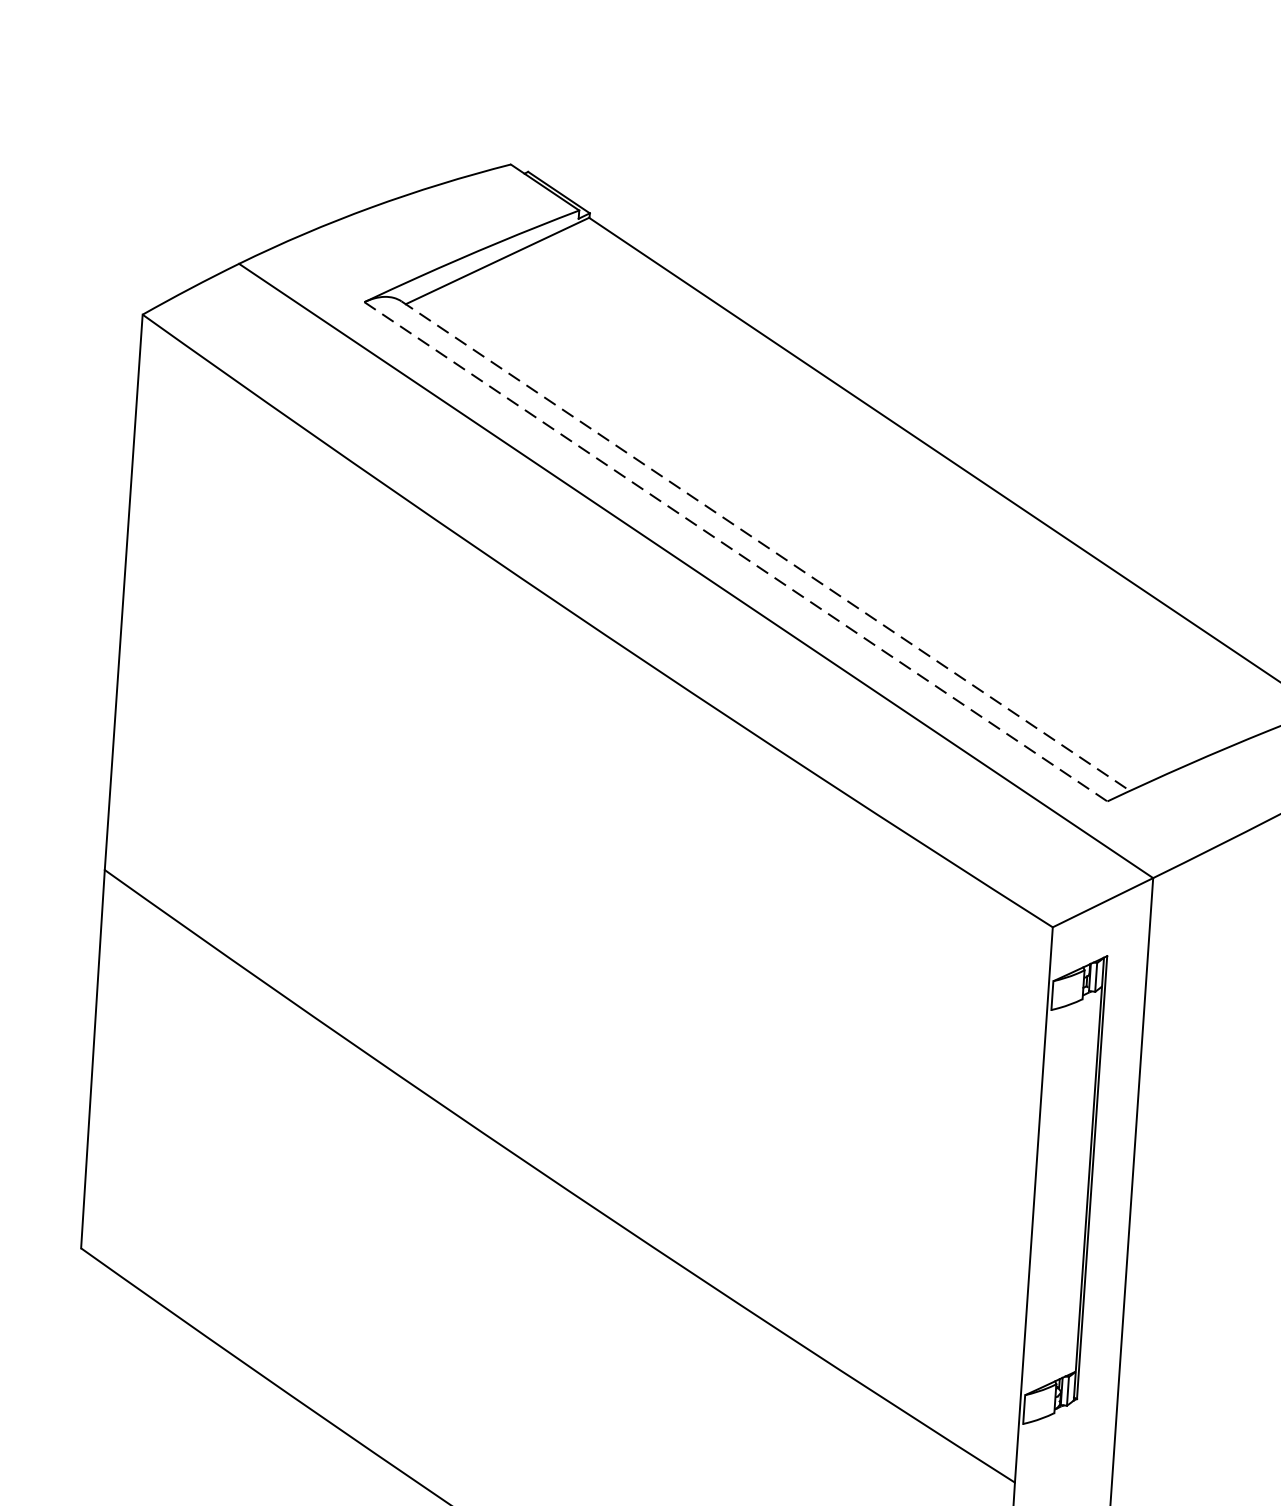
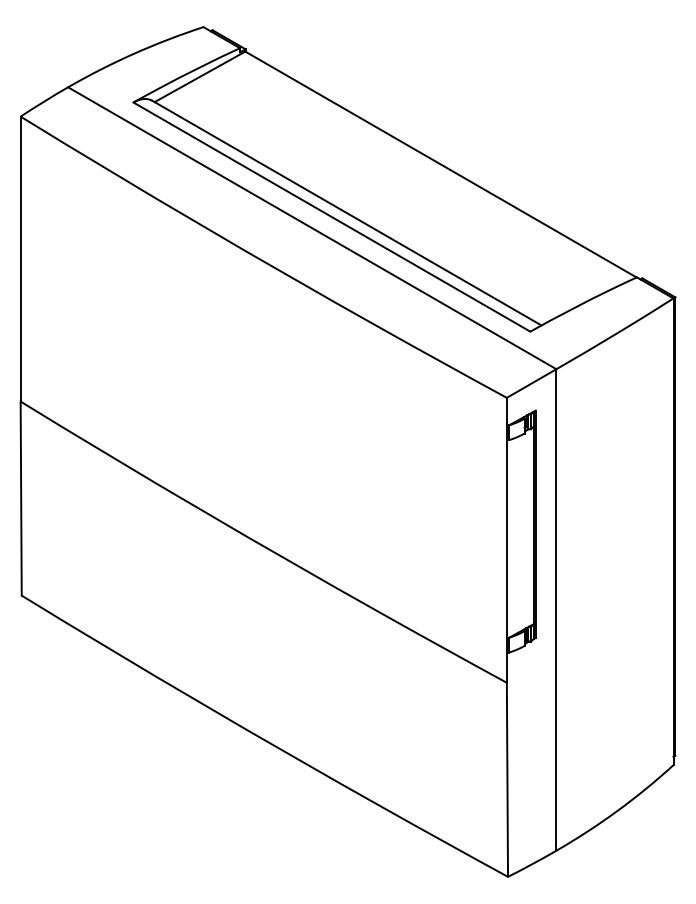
line: (766, 546) -> (347, 213), dashed -> solid
line: (736, 552) -> (332, 217), dashed -> solid

